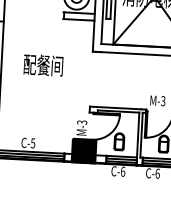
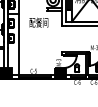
text: (42, 64) -> (38, 22), moved

